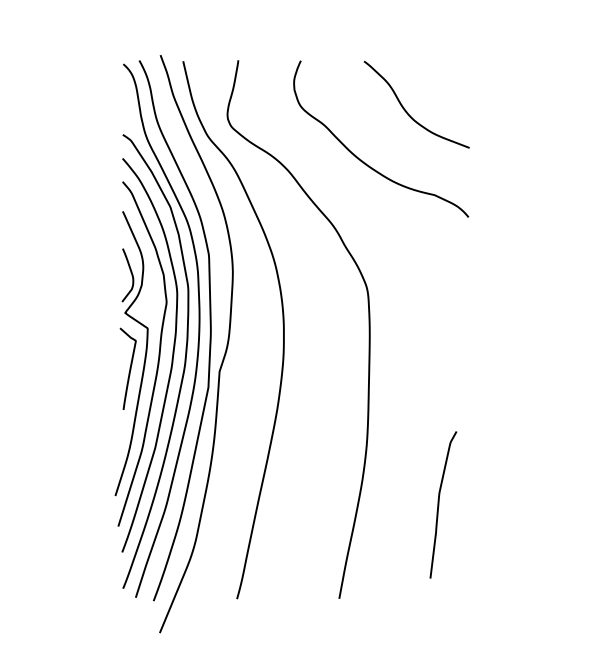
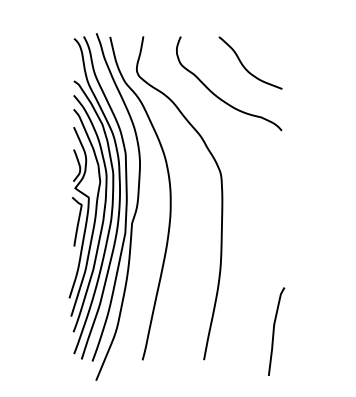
curve: (439, 504) -> (274, 331), moved

